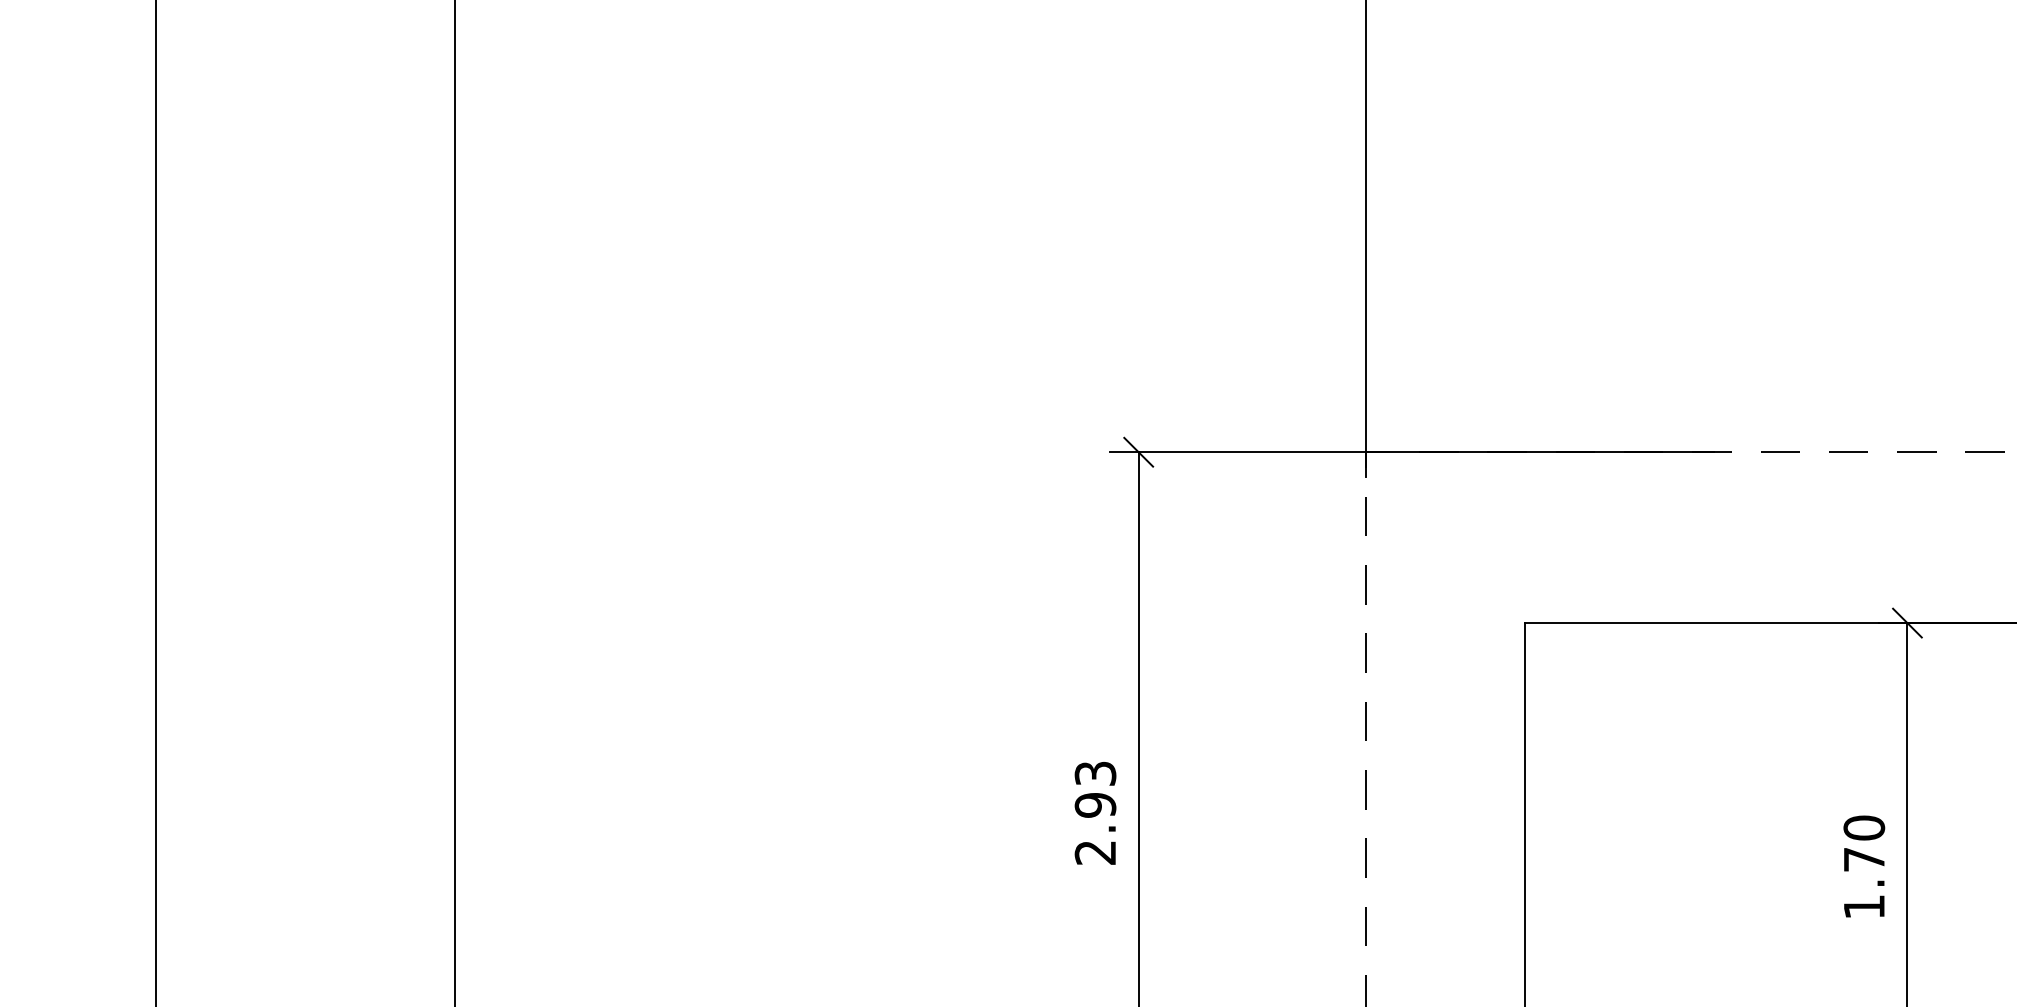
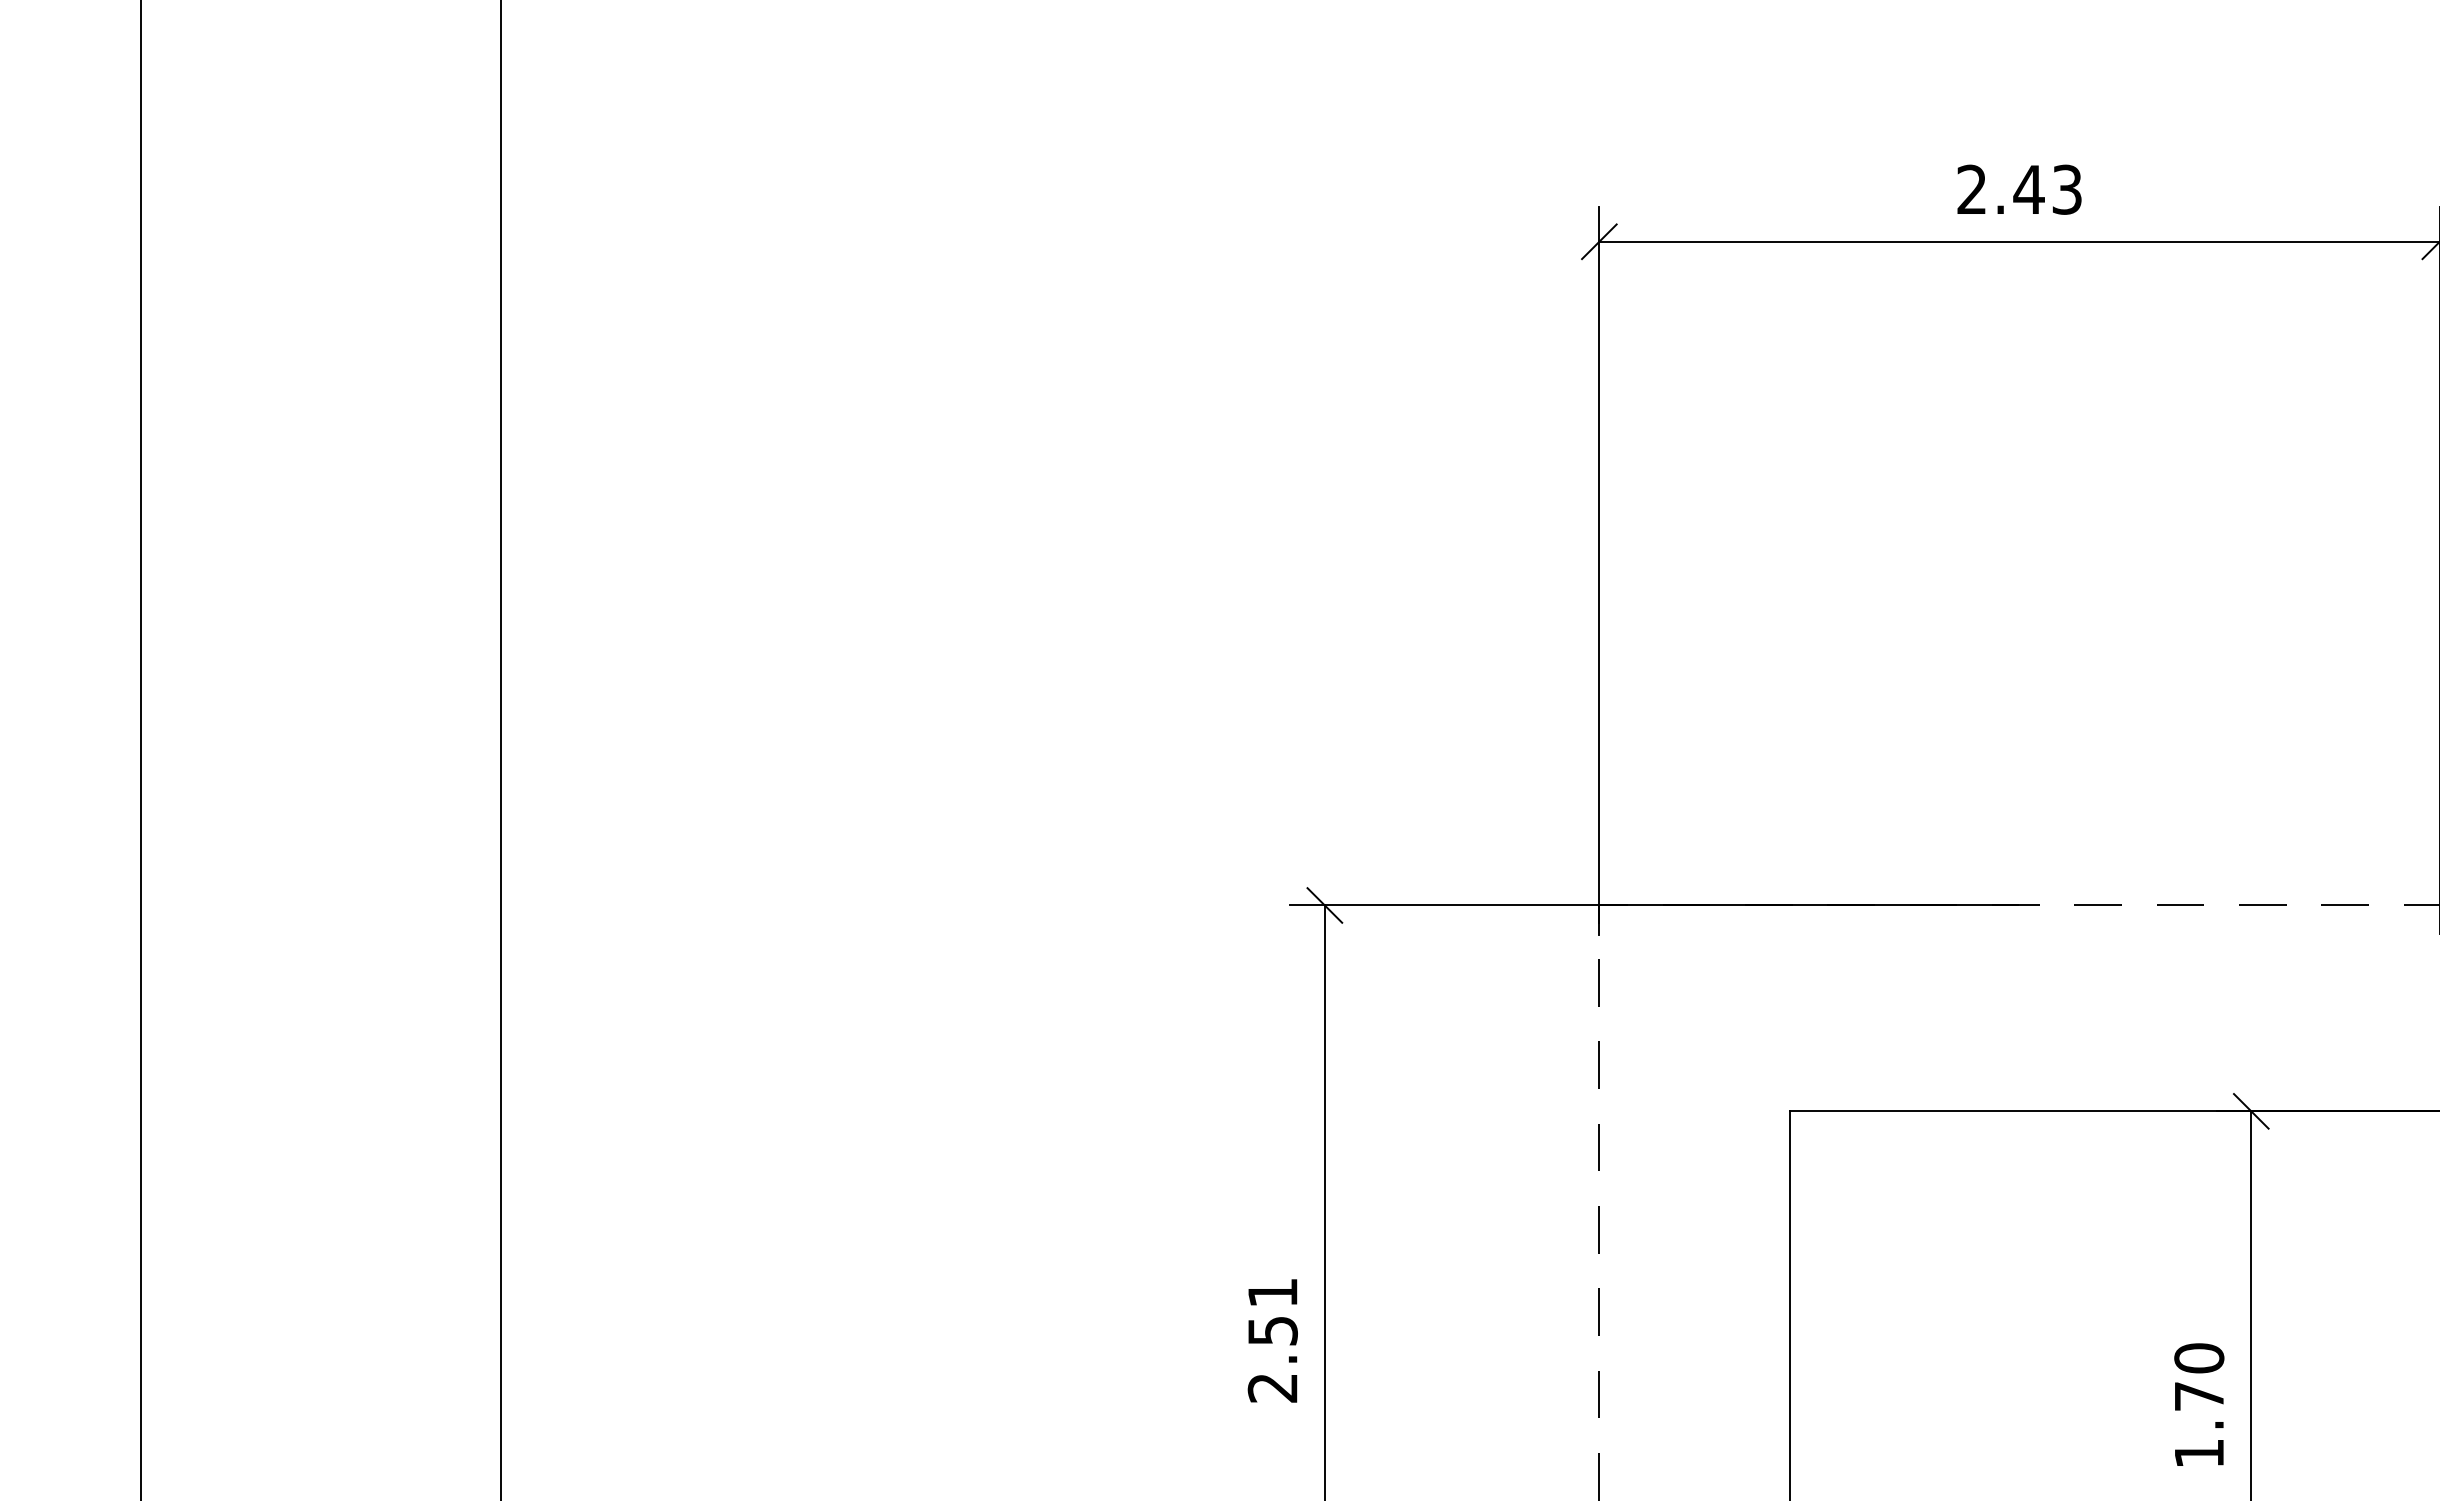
text: (1095, 790) -> (1272, 1312), 2.93 -> 2.51

